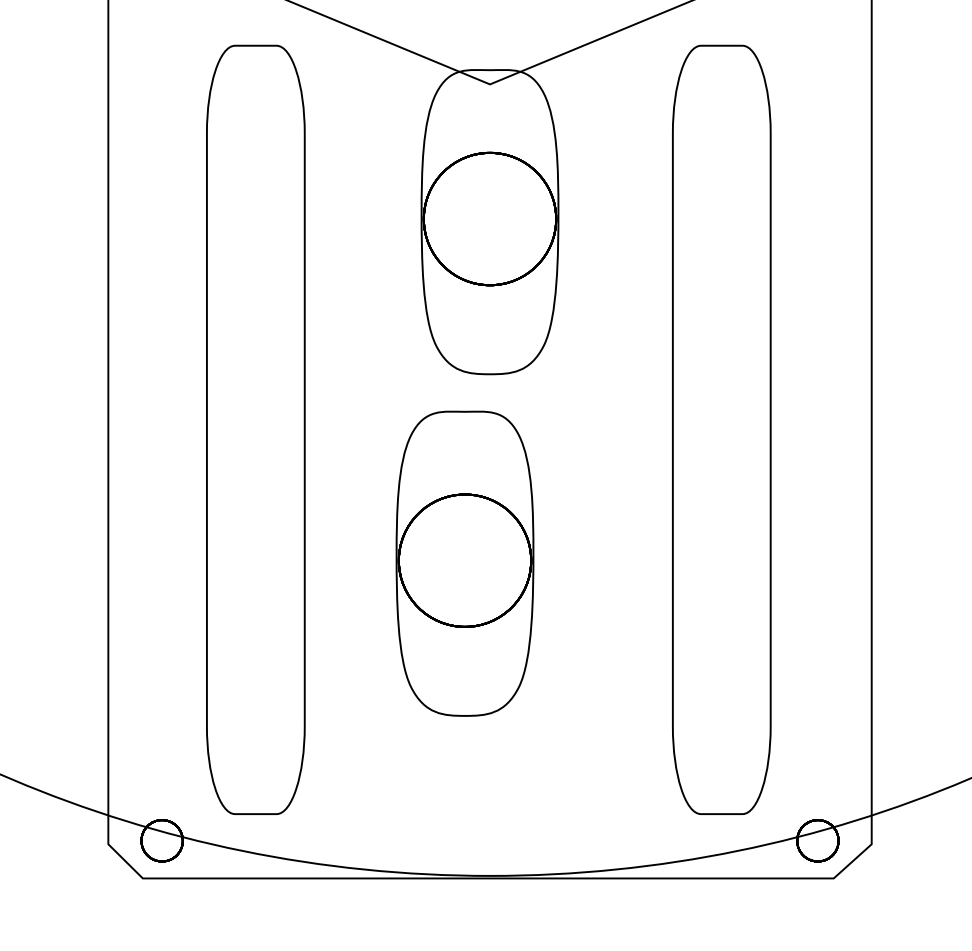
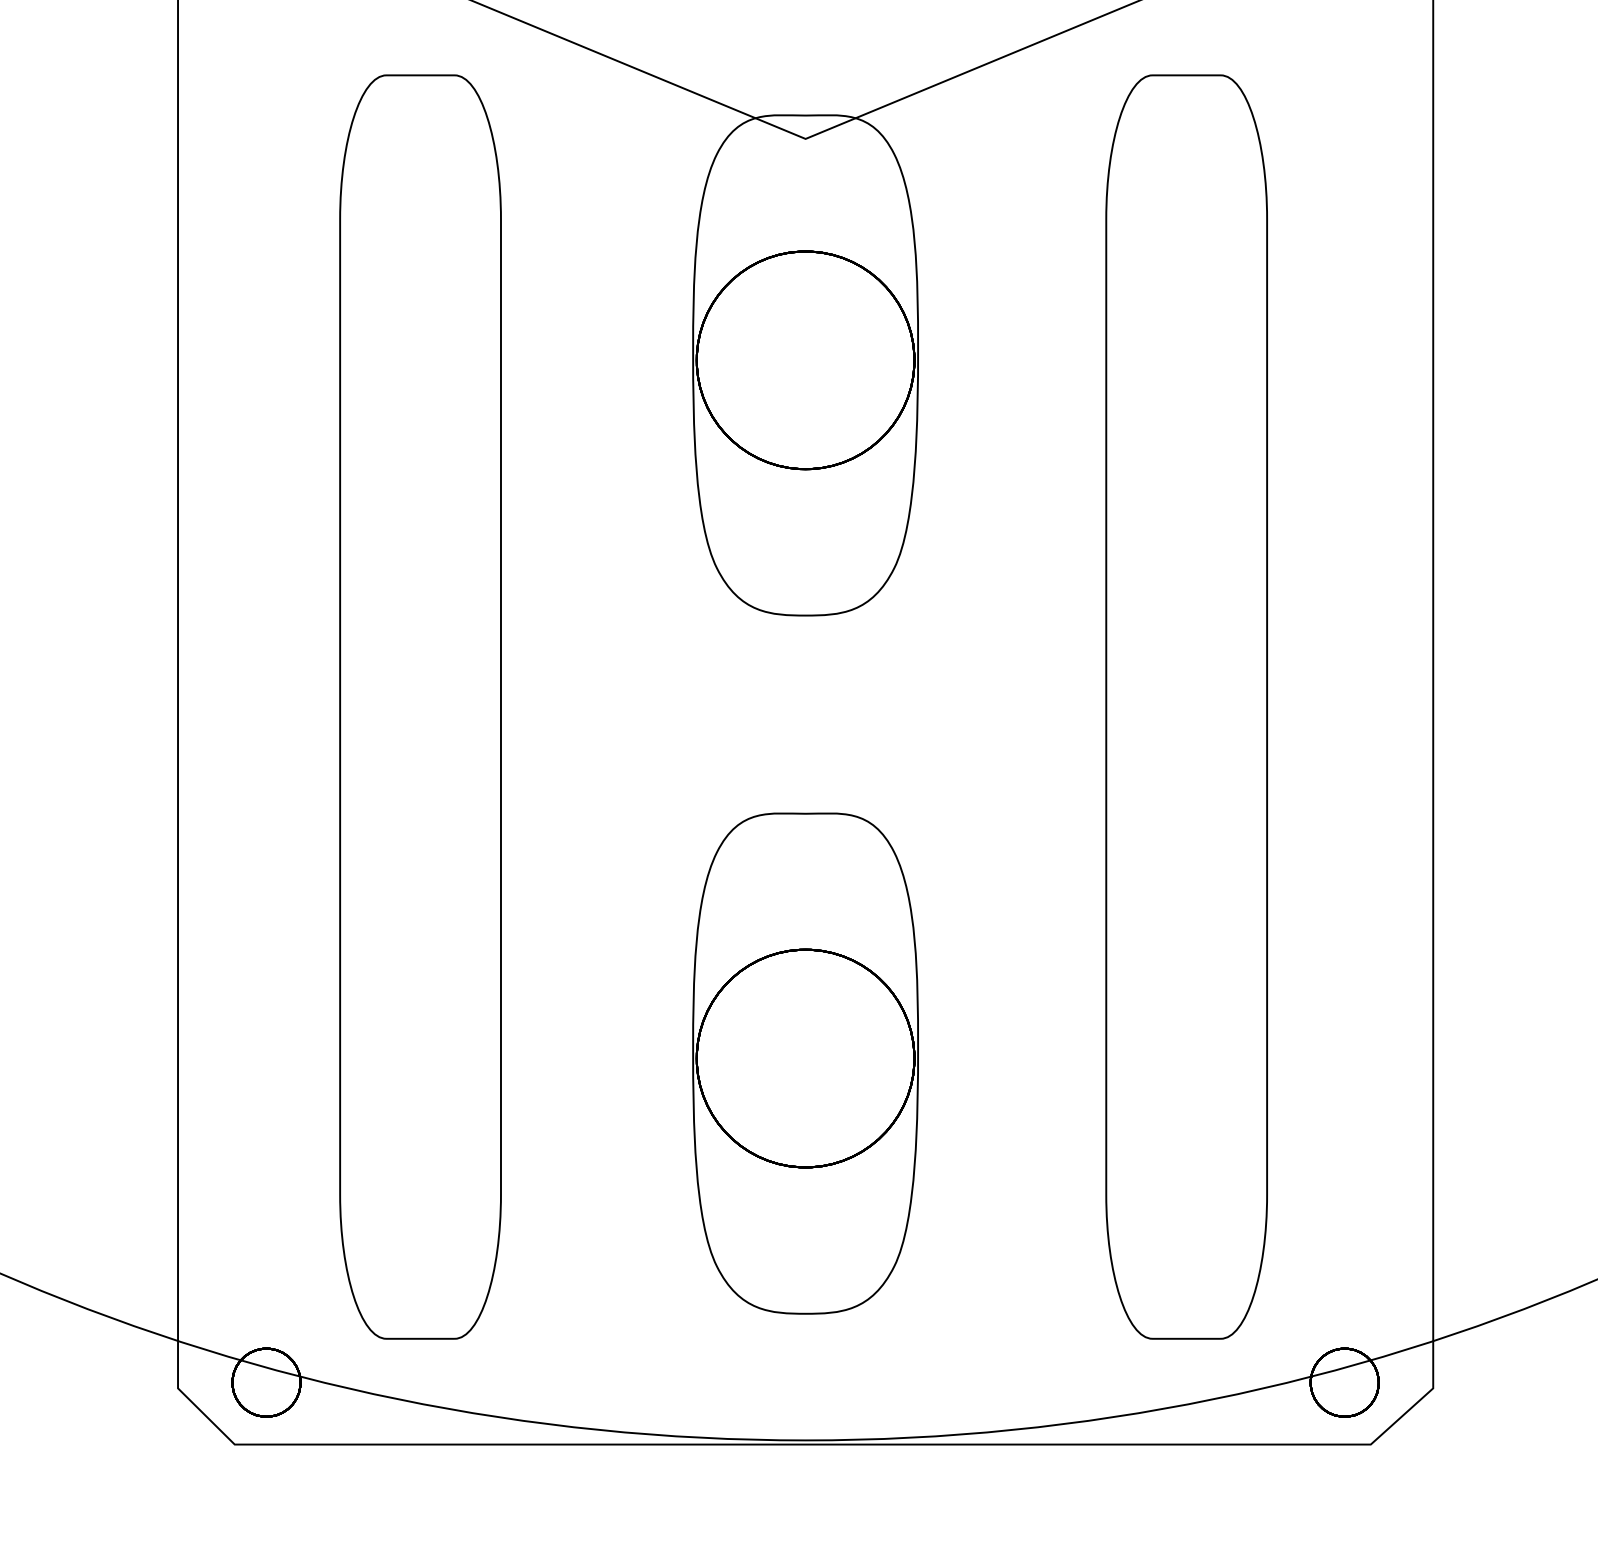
part: (464, 563) -> (804, 1063), moved

